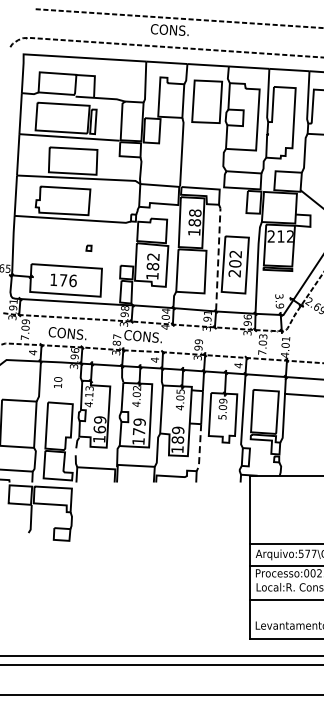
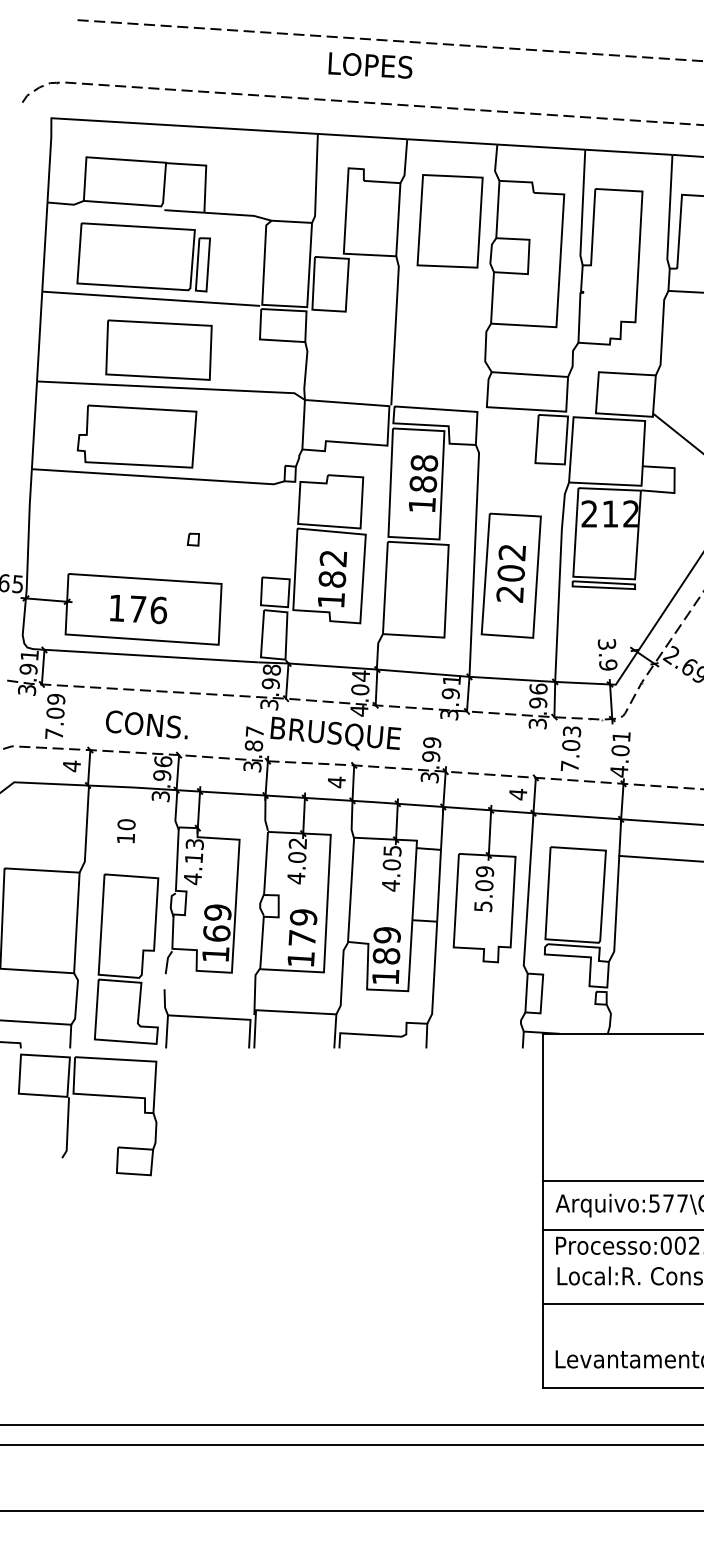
text: (169, 30) -> (368, 66), CONS. -> LOPES
line: (218, 258) -> (474, 561), dashed -> solid
text: (154, 337) -> (335, 733), CONS. -> BRUSQUE
line: (199, 448) -> (433, 974), dashed -> solid

